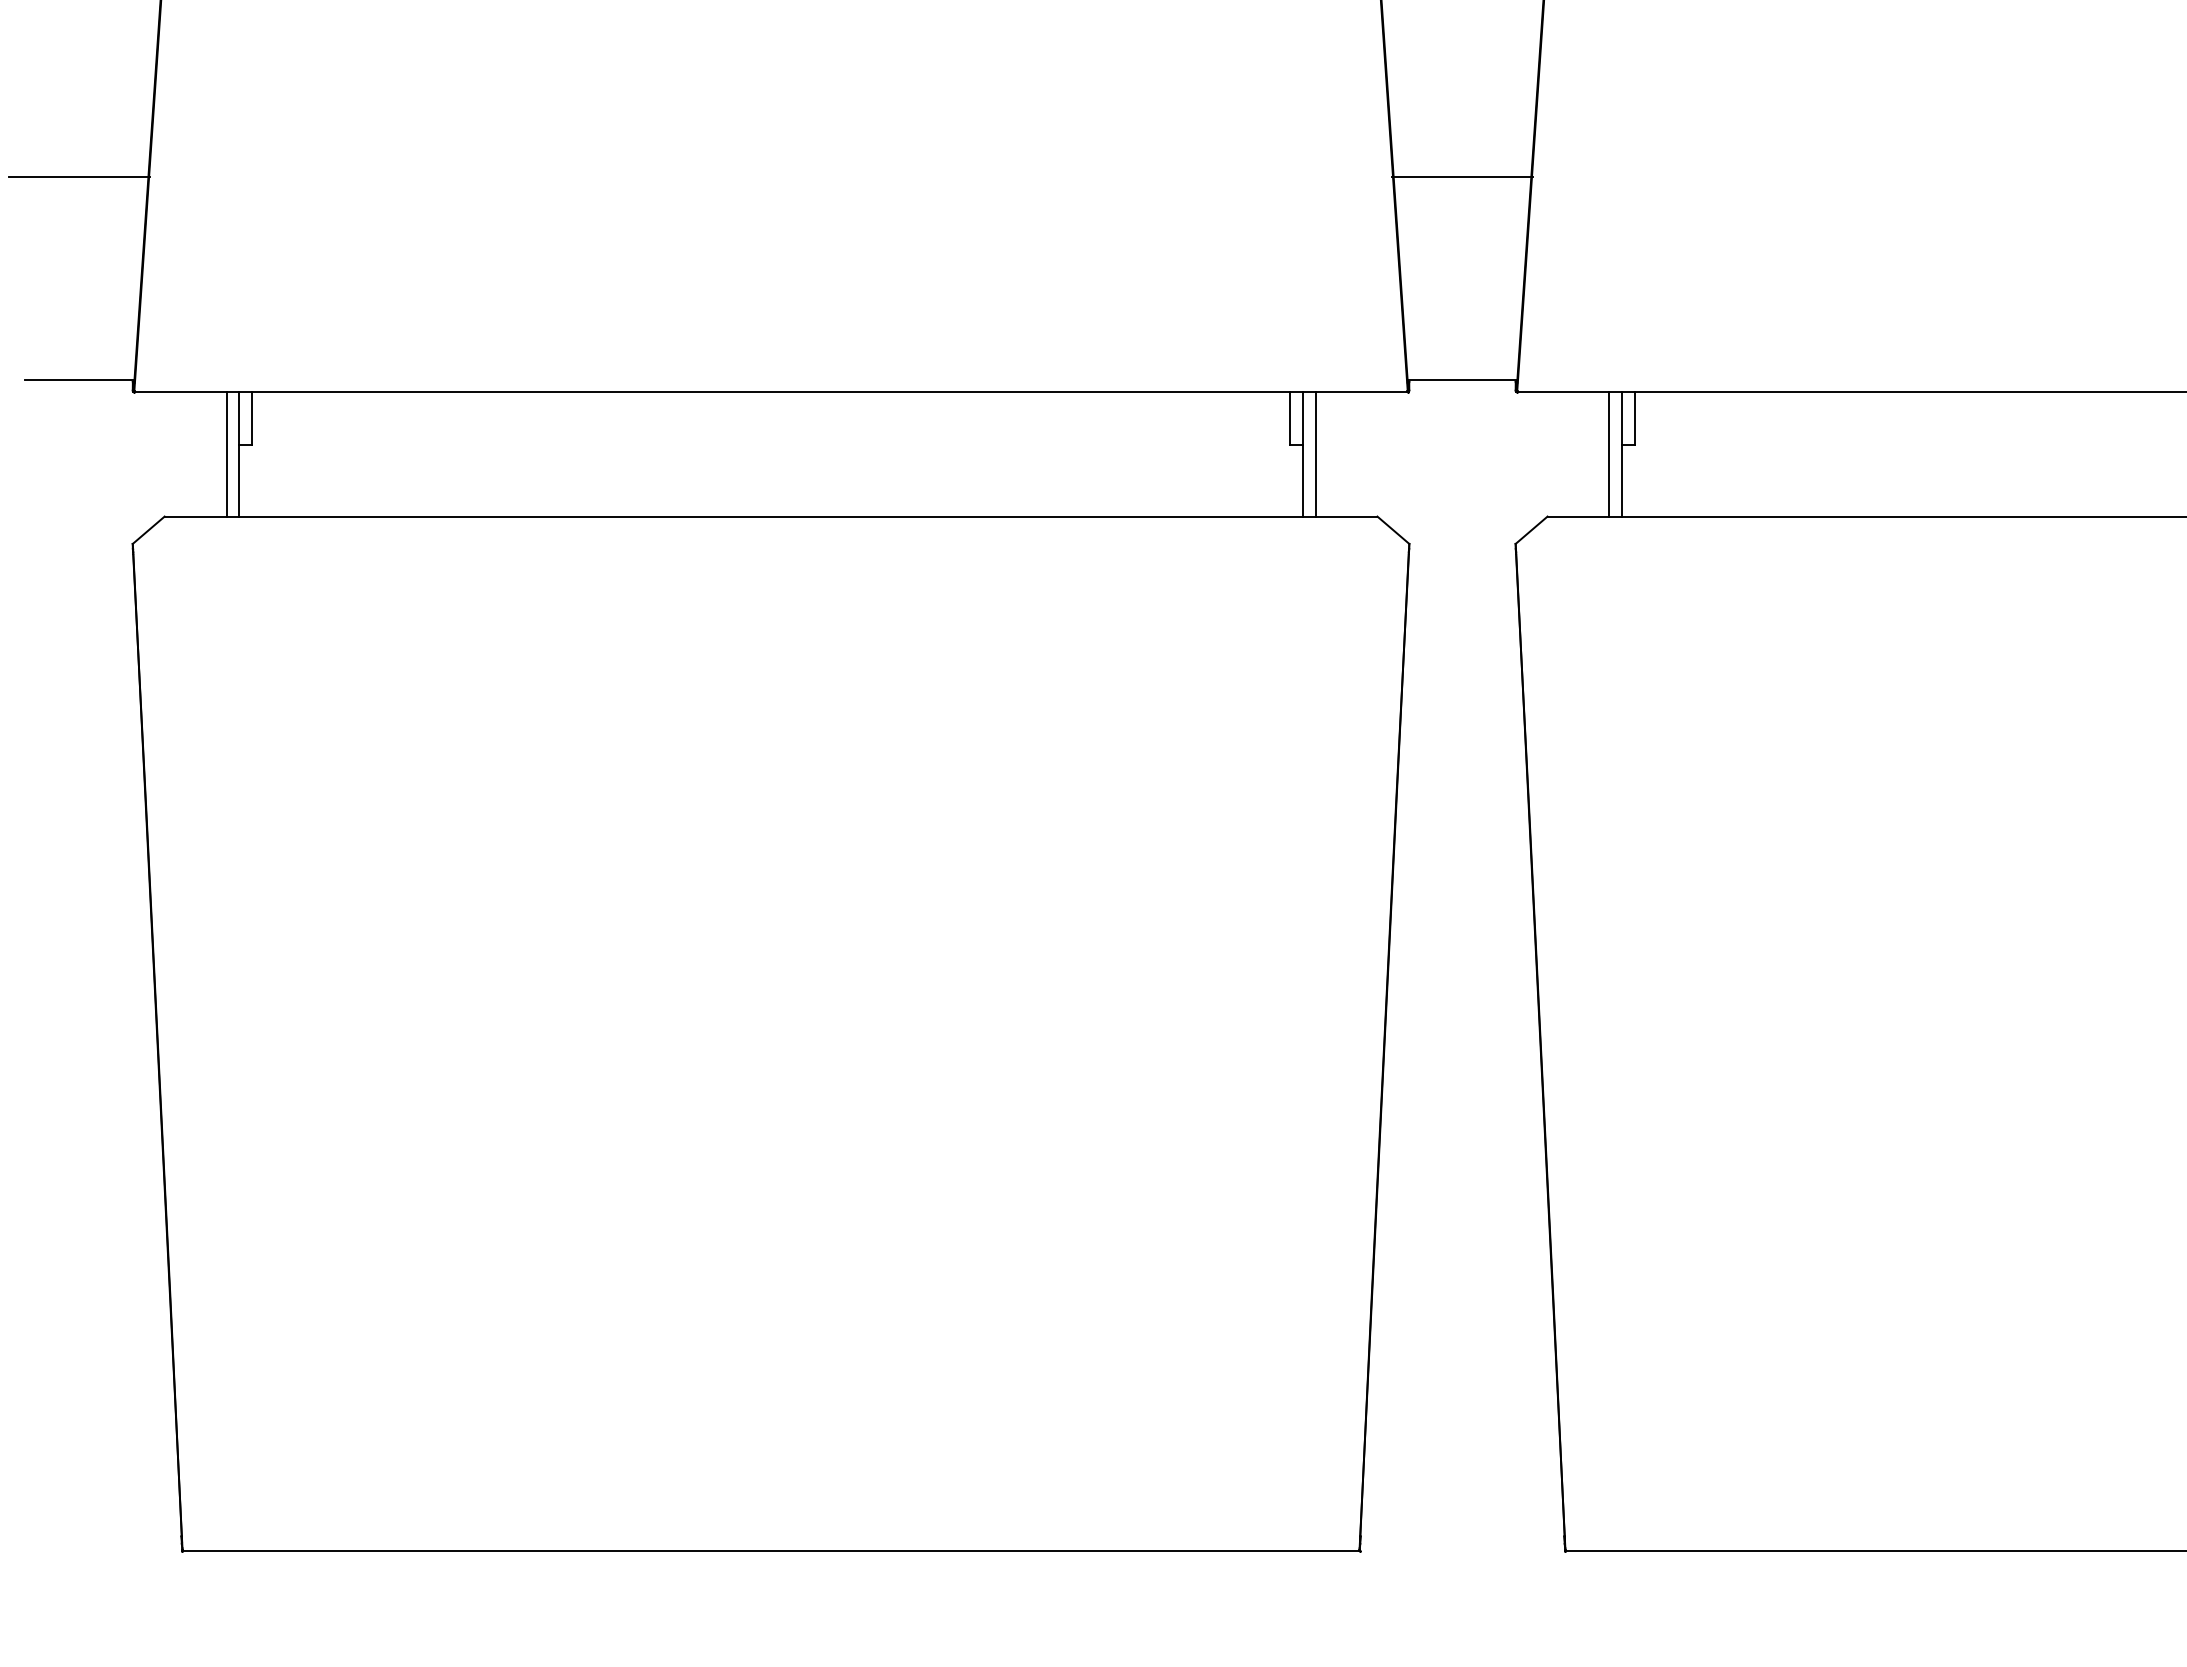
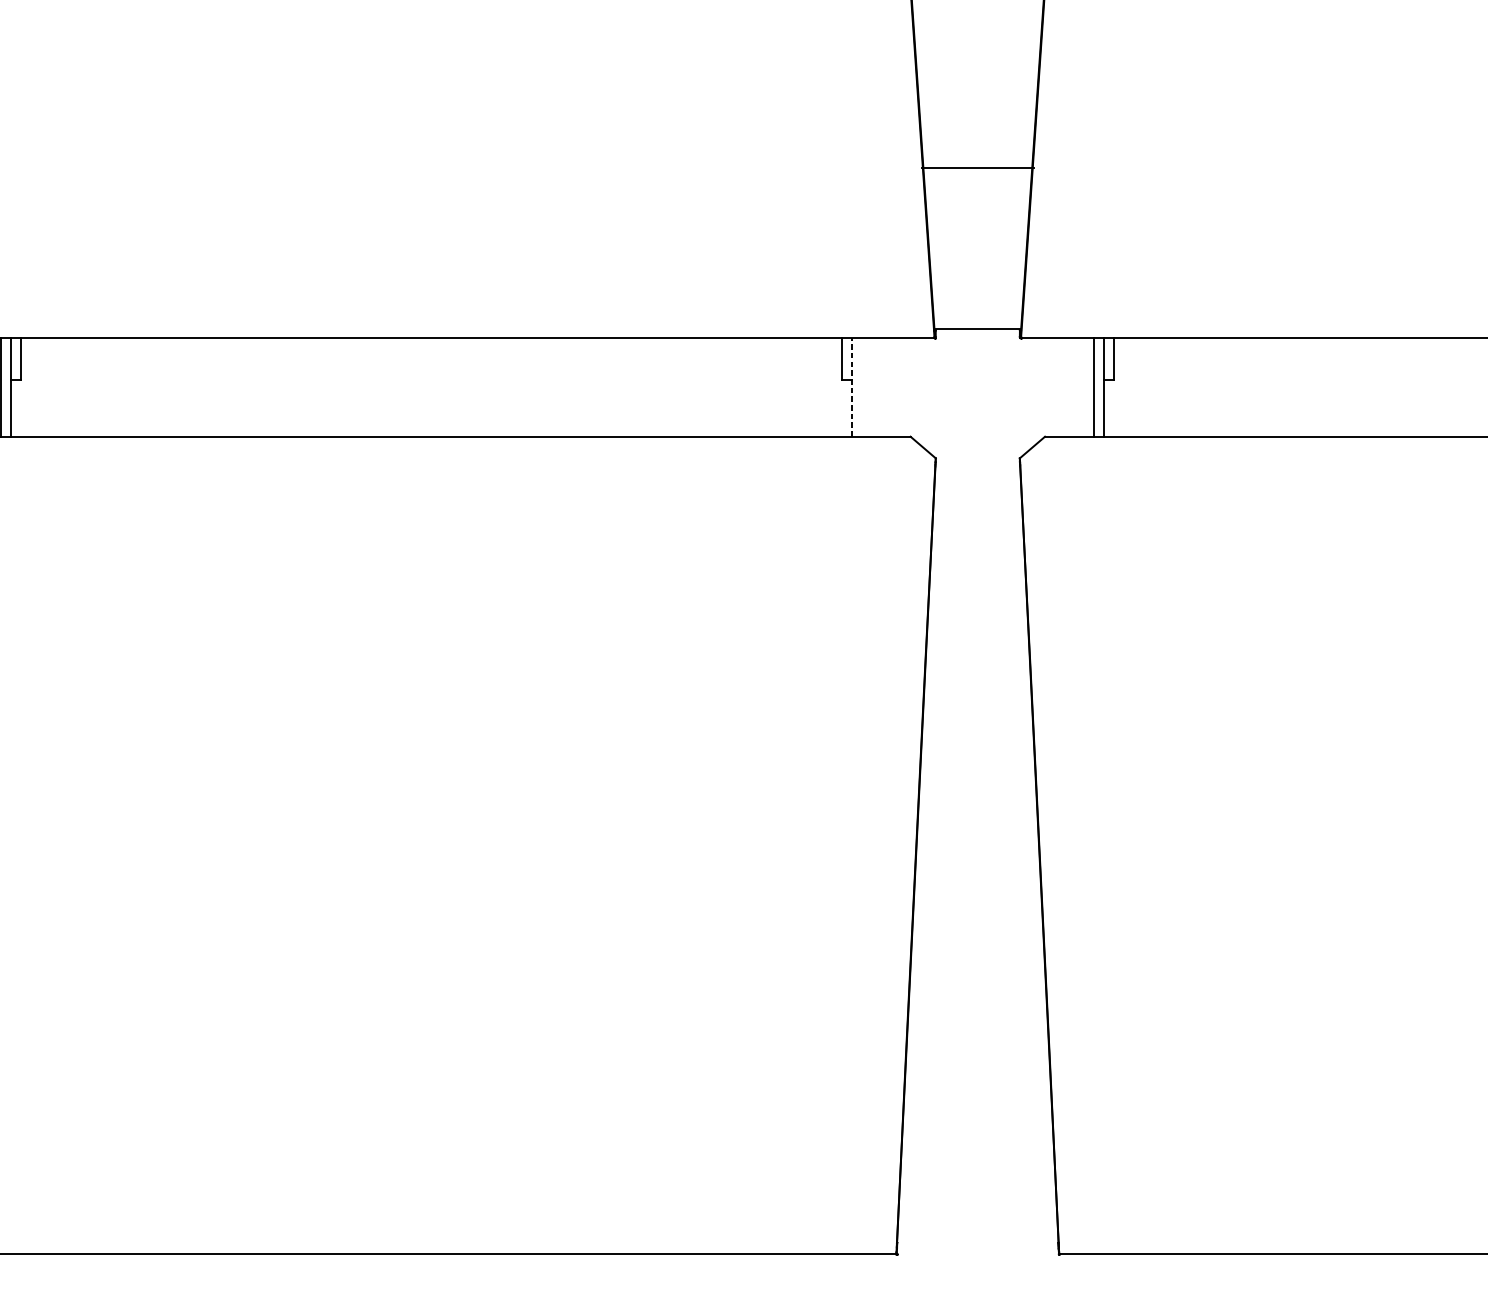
line: (1302, 453) -> (851, 386), solid -> dashed
line: (1315, 453) -> (861, 386), removed

